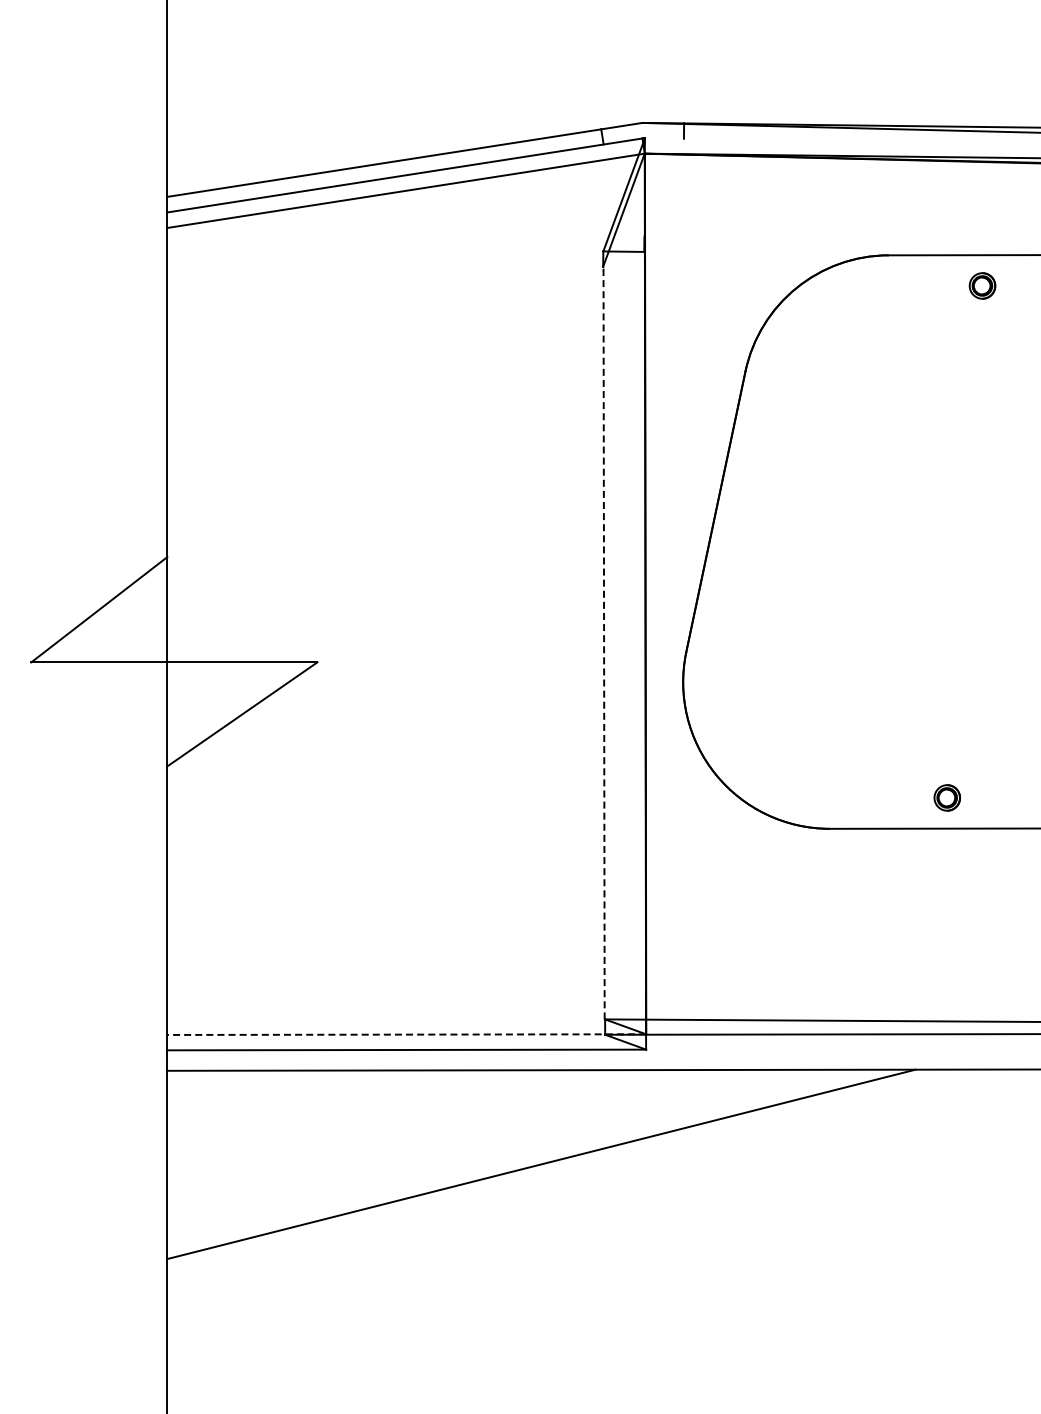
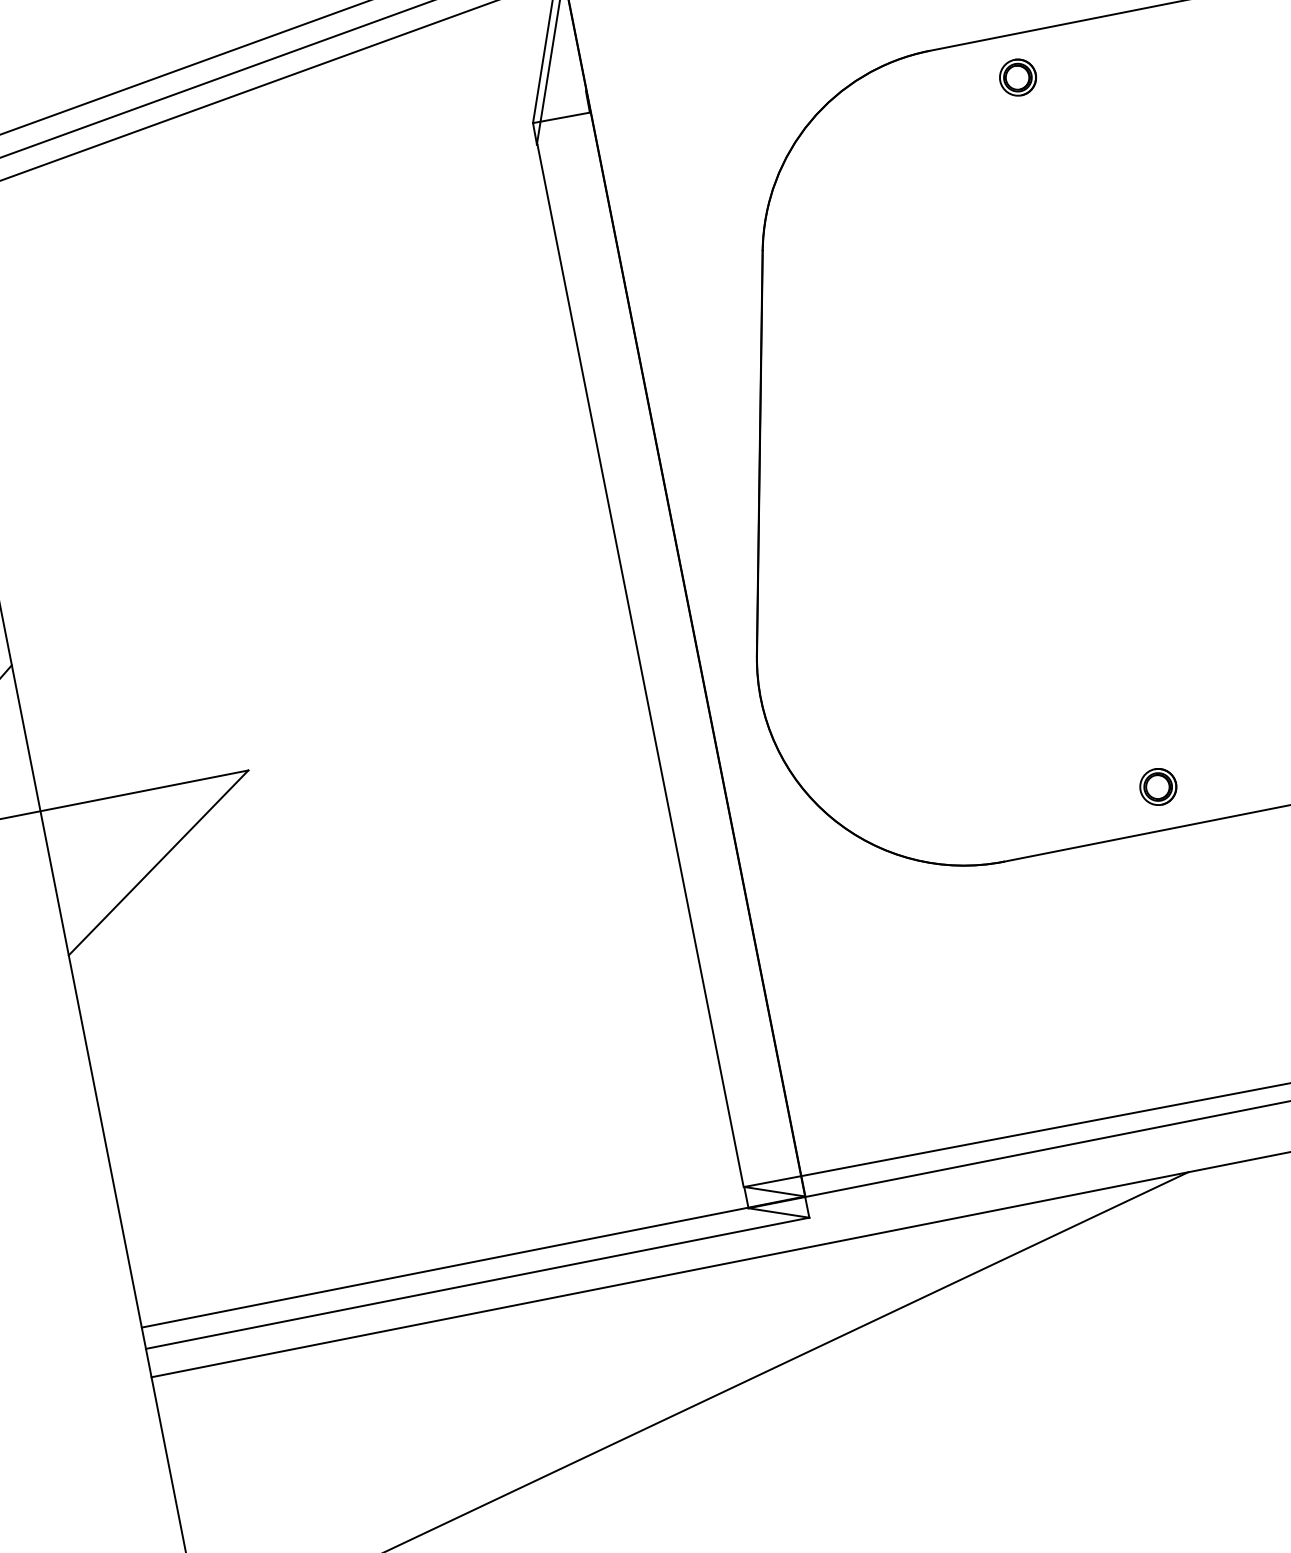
part: (982, 285) -> (1017, 76), moved
line: (604, 642) -> (640, 664), dashed -> solid
line: (406, 1034) -> (473, 1261), dashed -> solid

